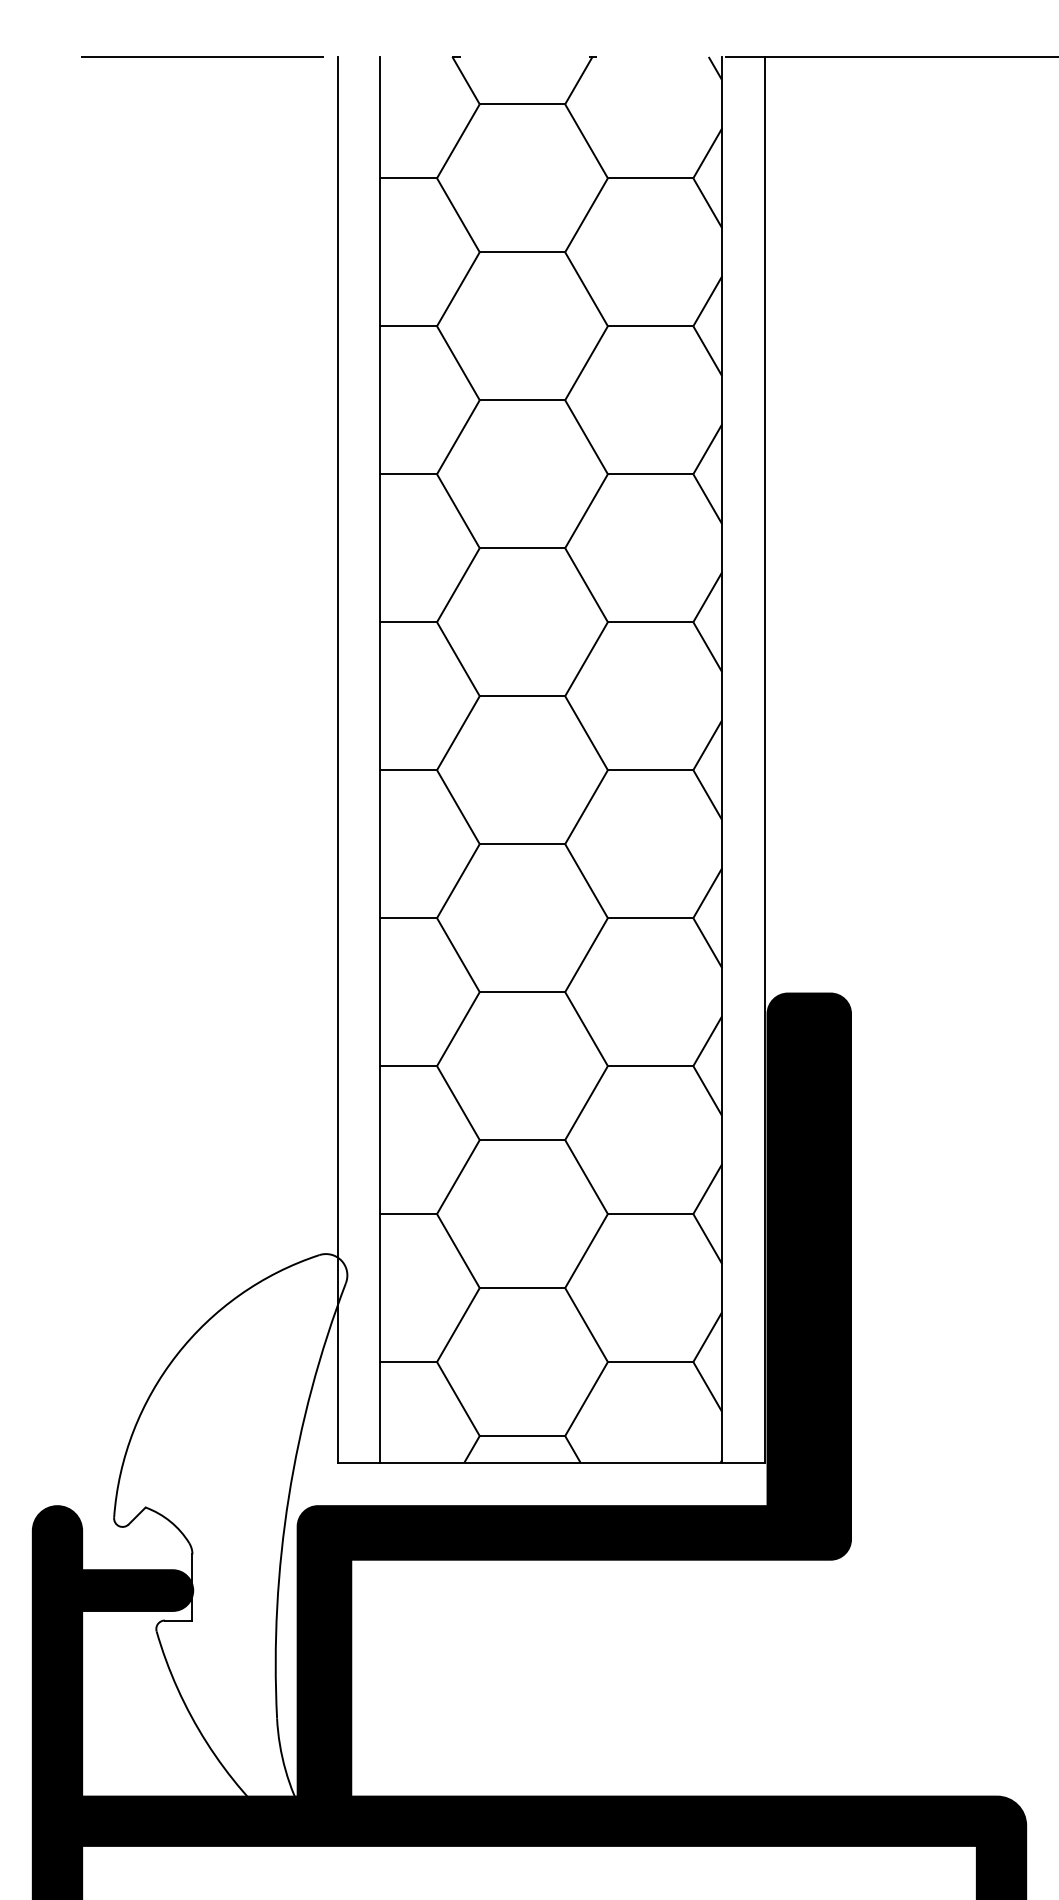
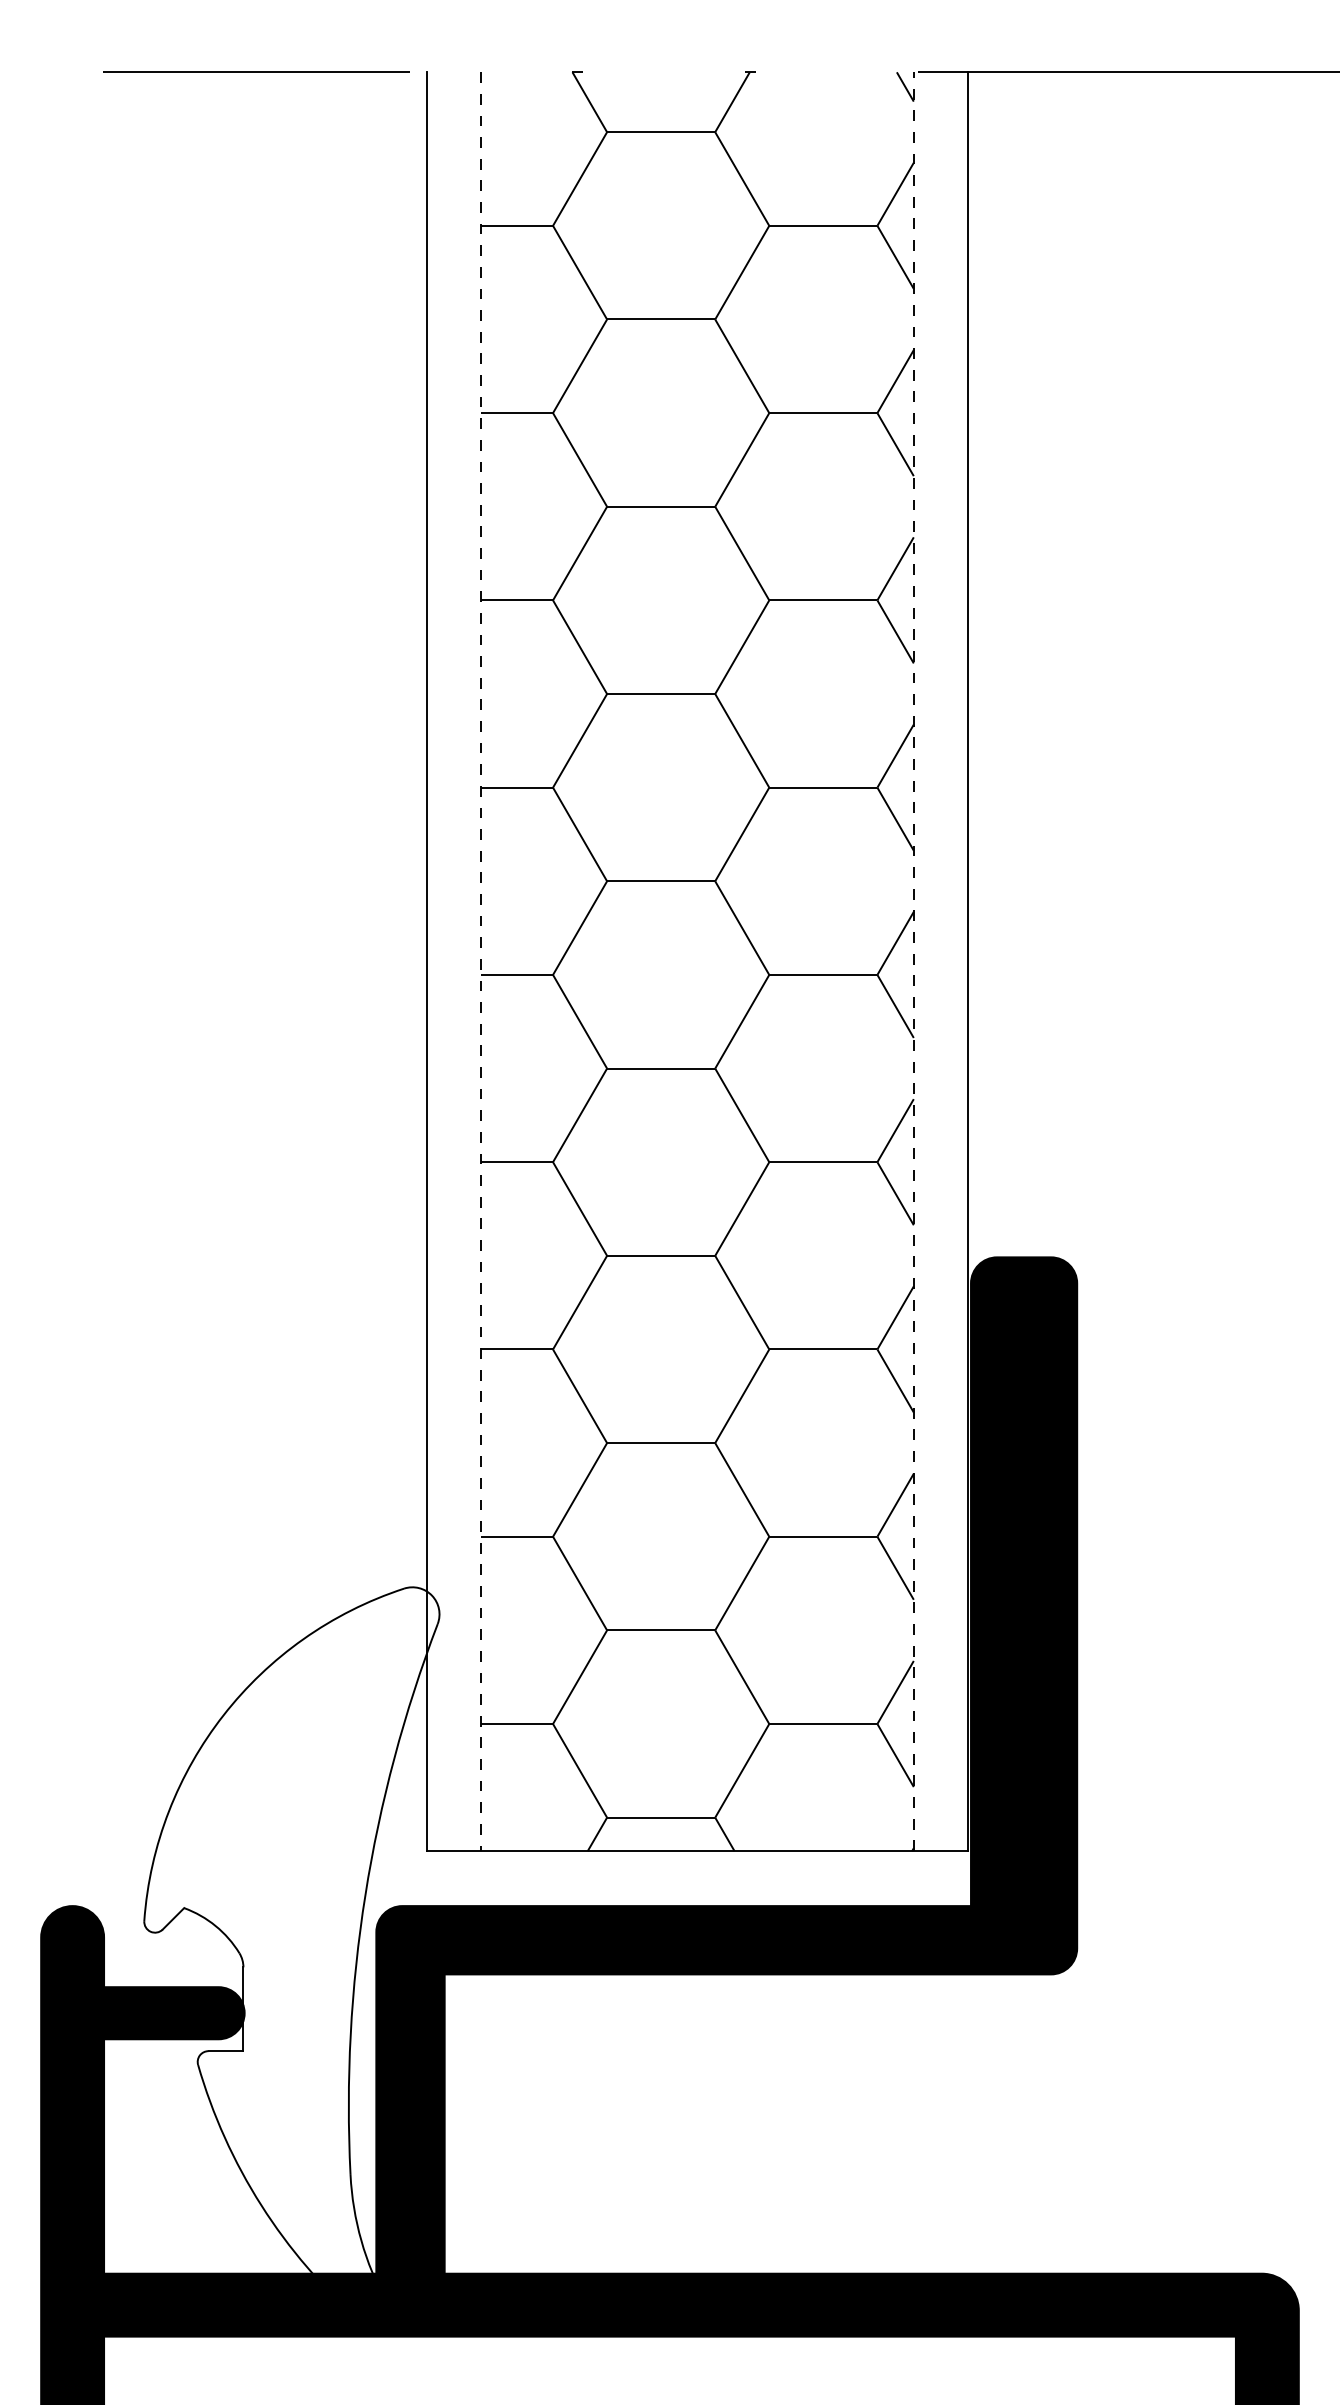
line: (380, 759) -> (481, 961), solid -> dashed
line: (722, 759) -> (914, 961), solid -> dashed

